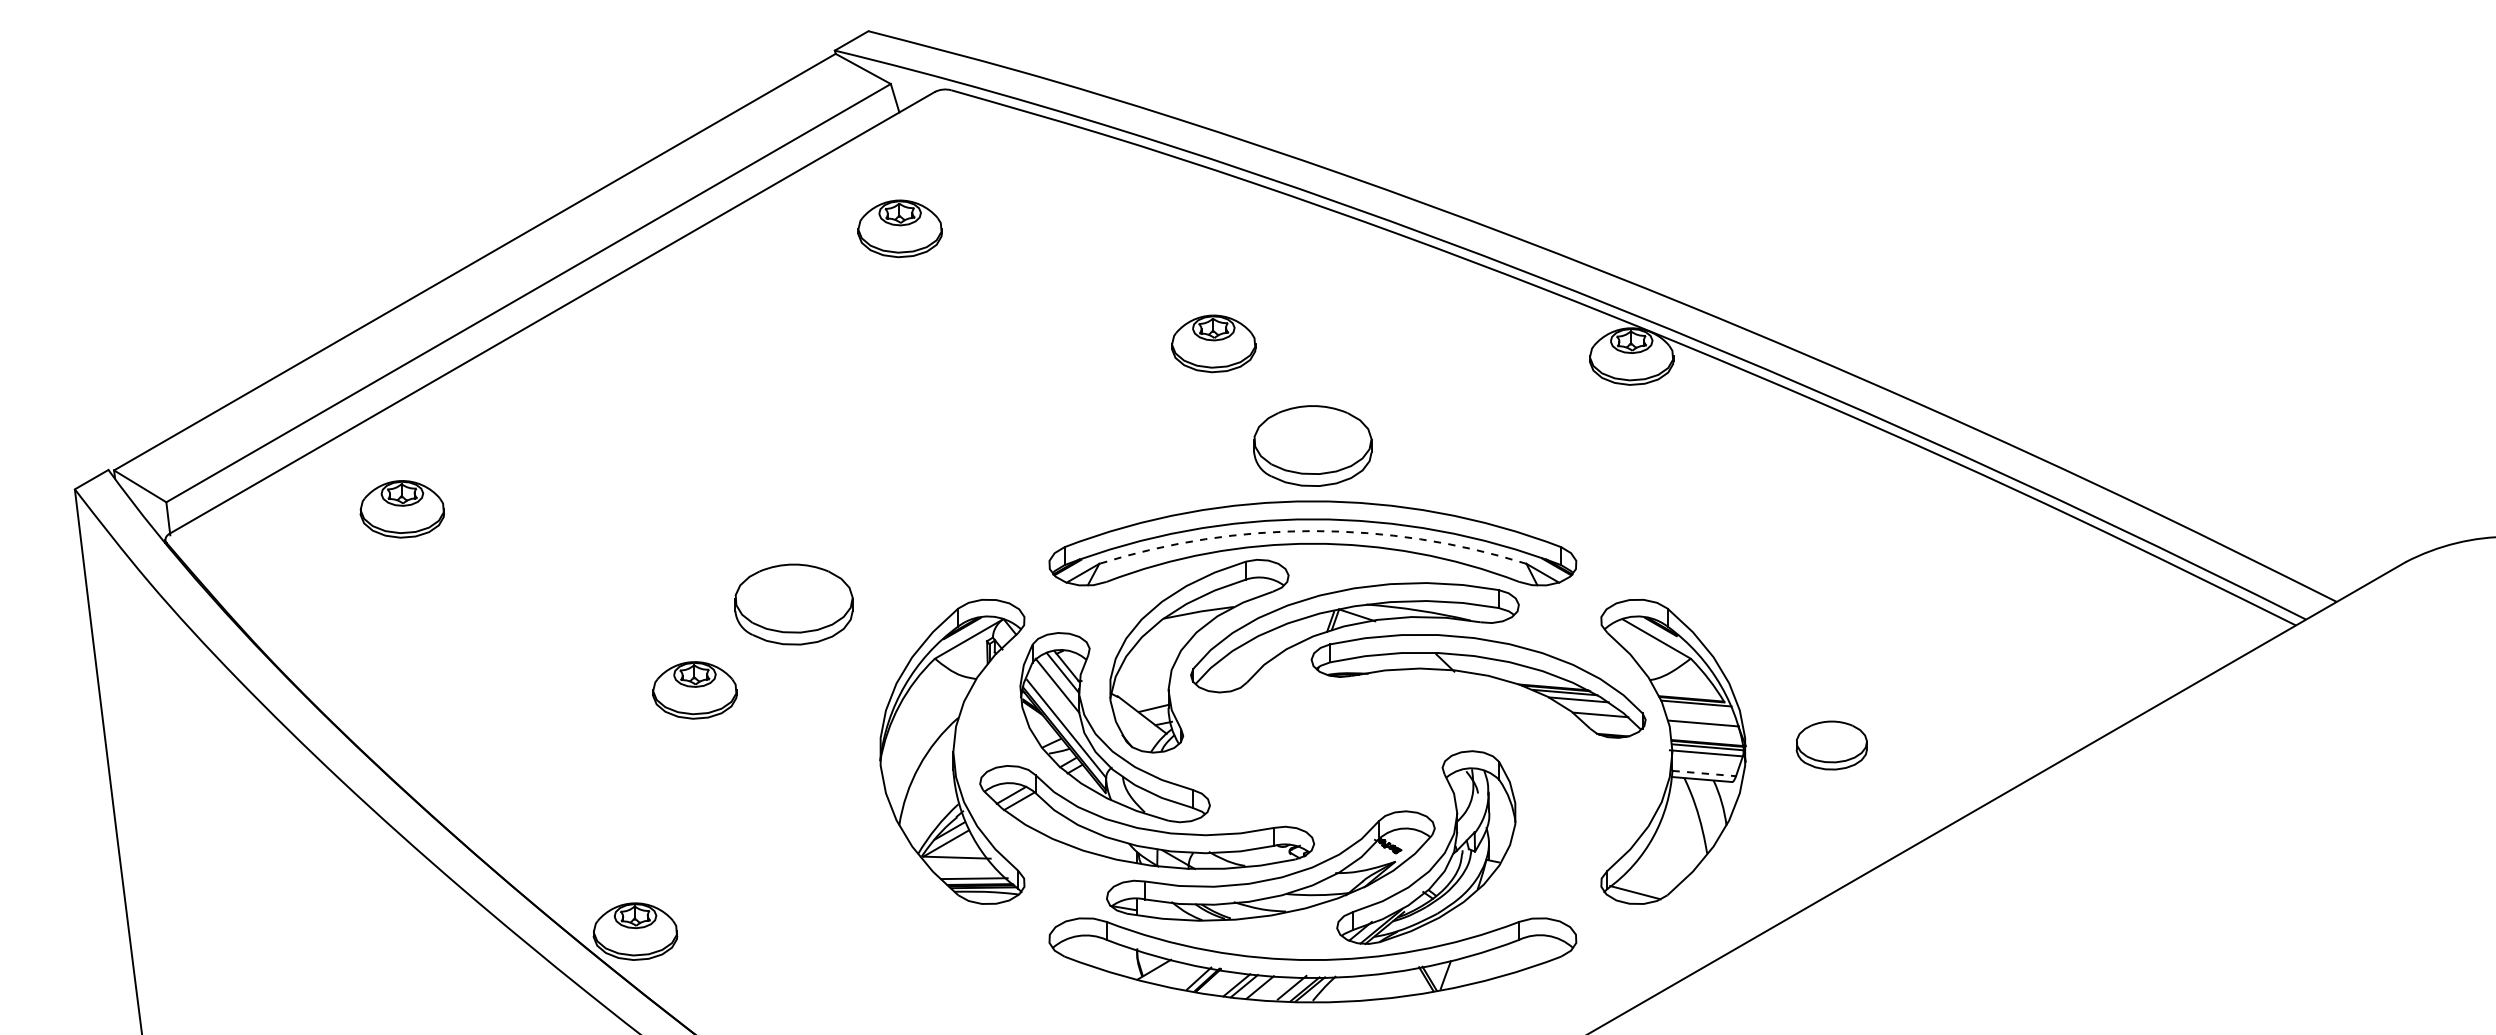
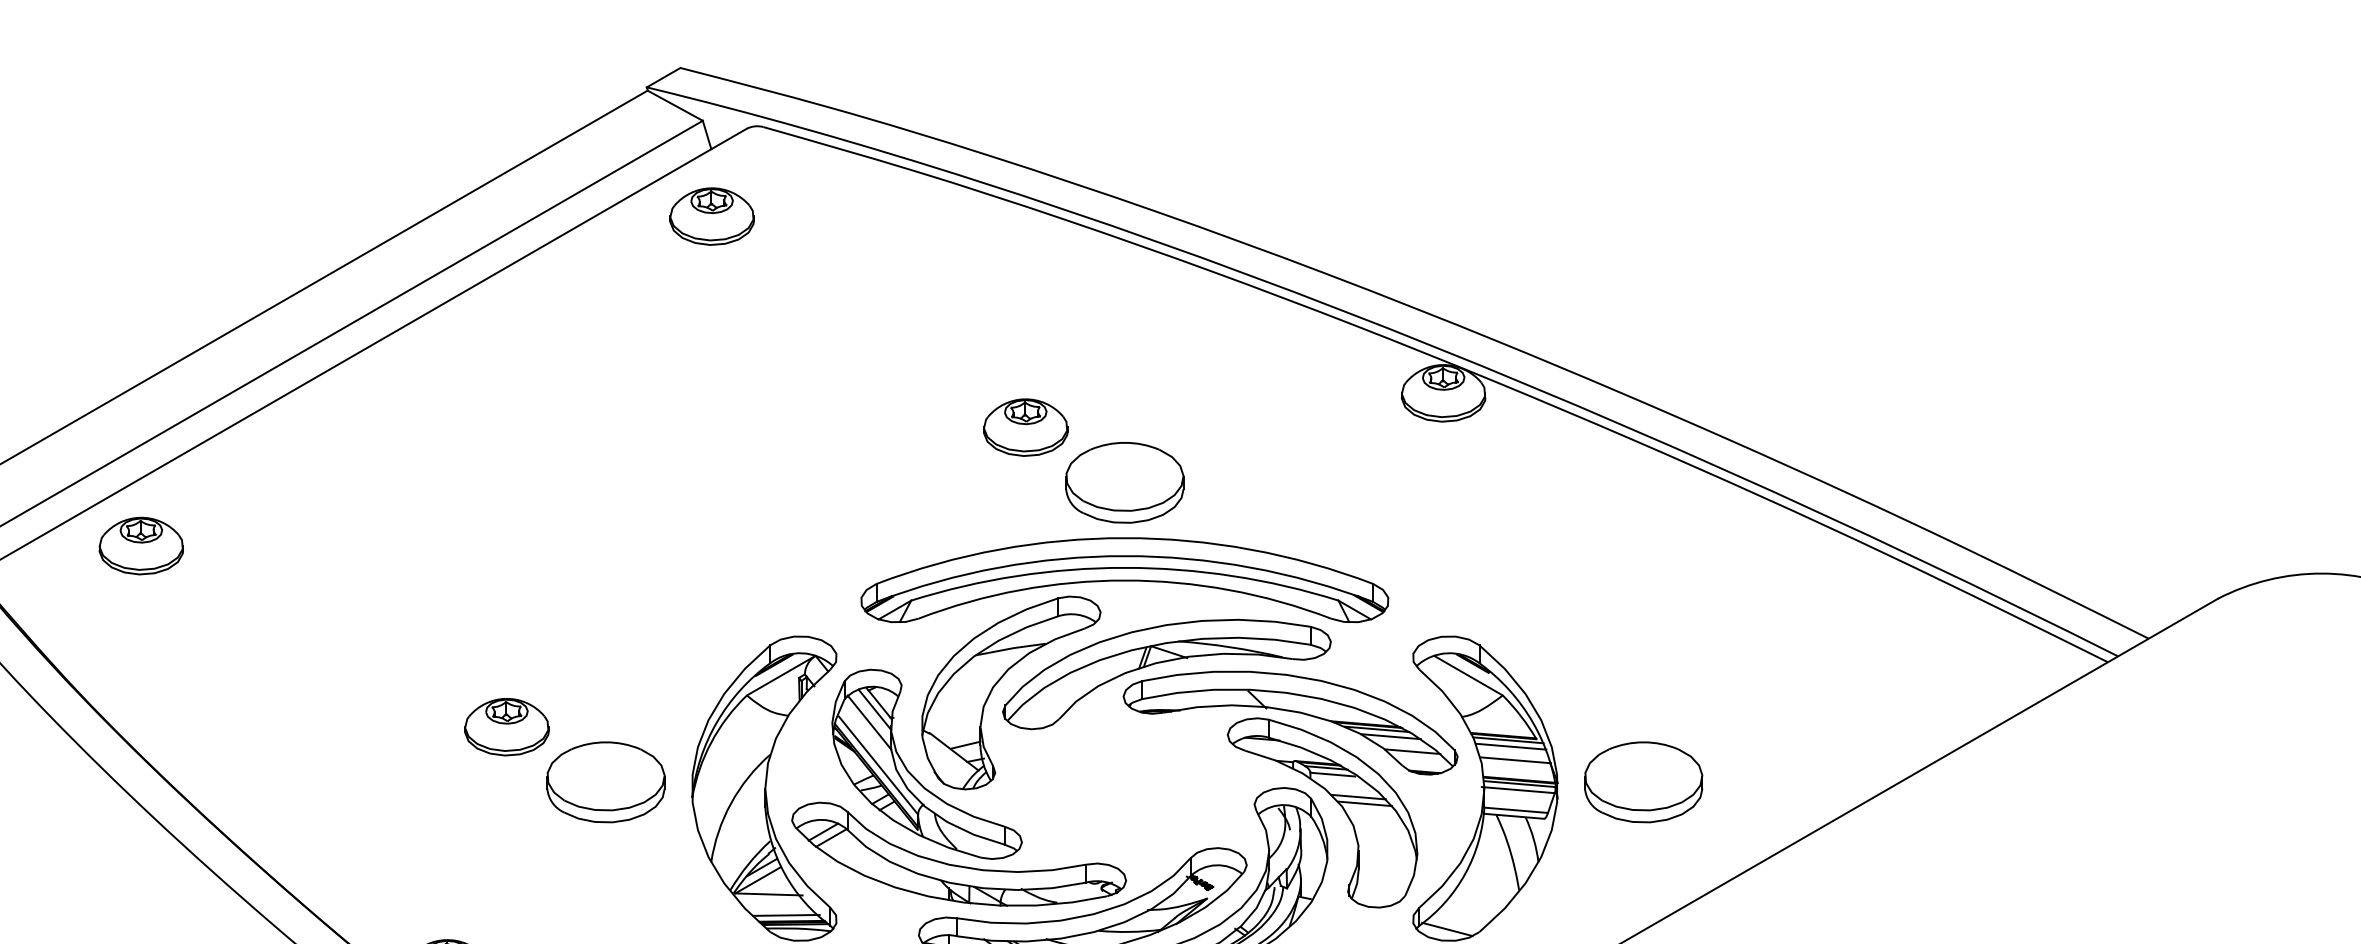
part: (899, 228) -> (711, 216), moved
part: (1213, 343) -> (1025, 427), moved
part: (401, 509) -> (140, 546), moved
arc: (1312, 531) -> (1124, 568), dashed -> solid
part: (793, 604) -> (605, 782), moved
line: (1698, 709) -> (1510, 746), added
part: (1831, 745) -> (1643, 782), size x1.67
part: (1522, 763) -> (1334, 800), added
line: (1704, 773) -> (1516, 810), dashed -> solid

